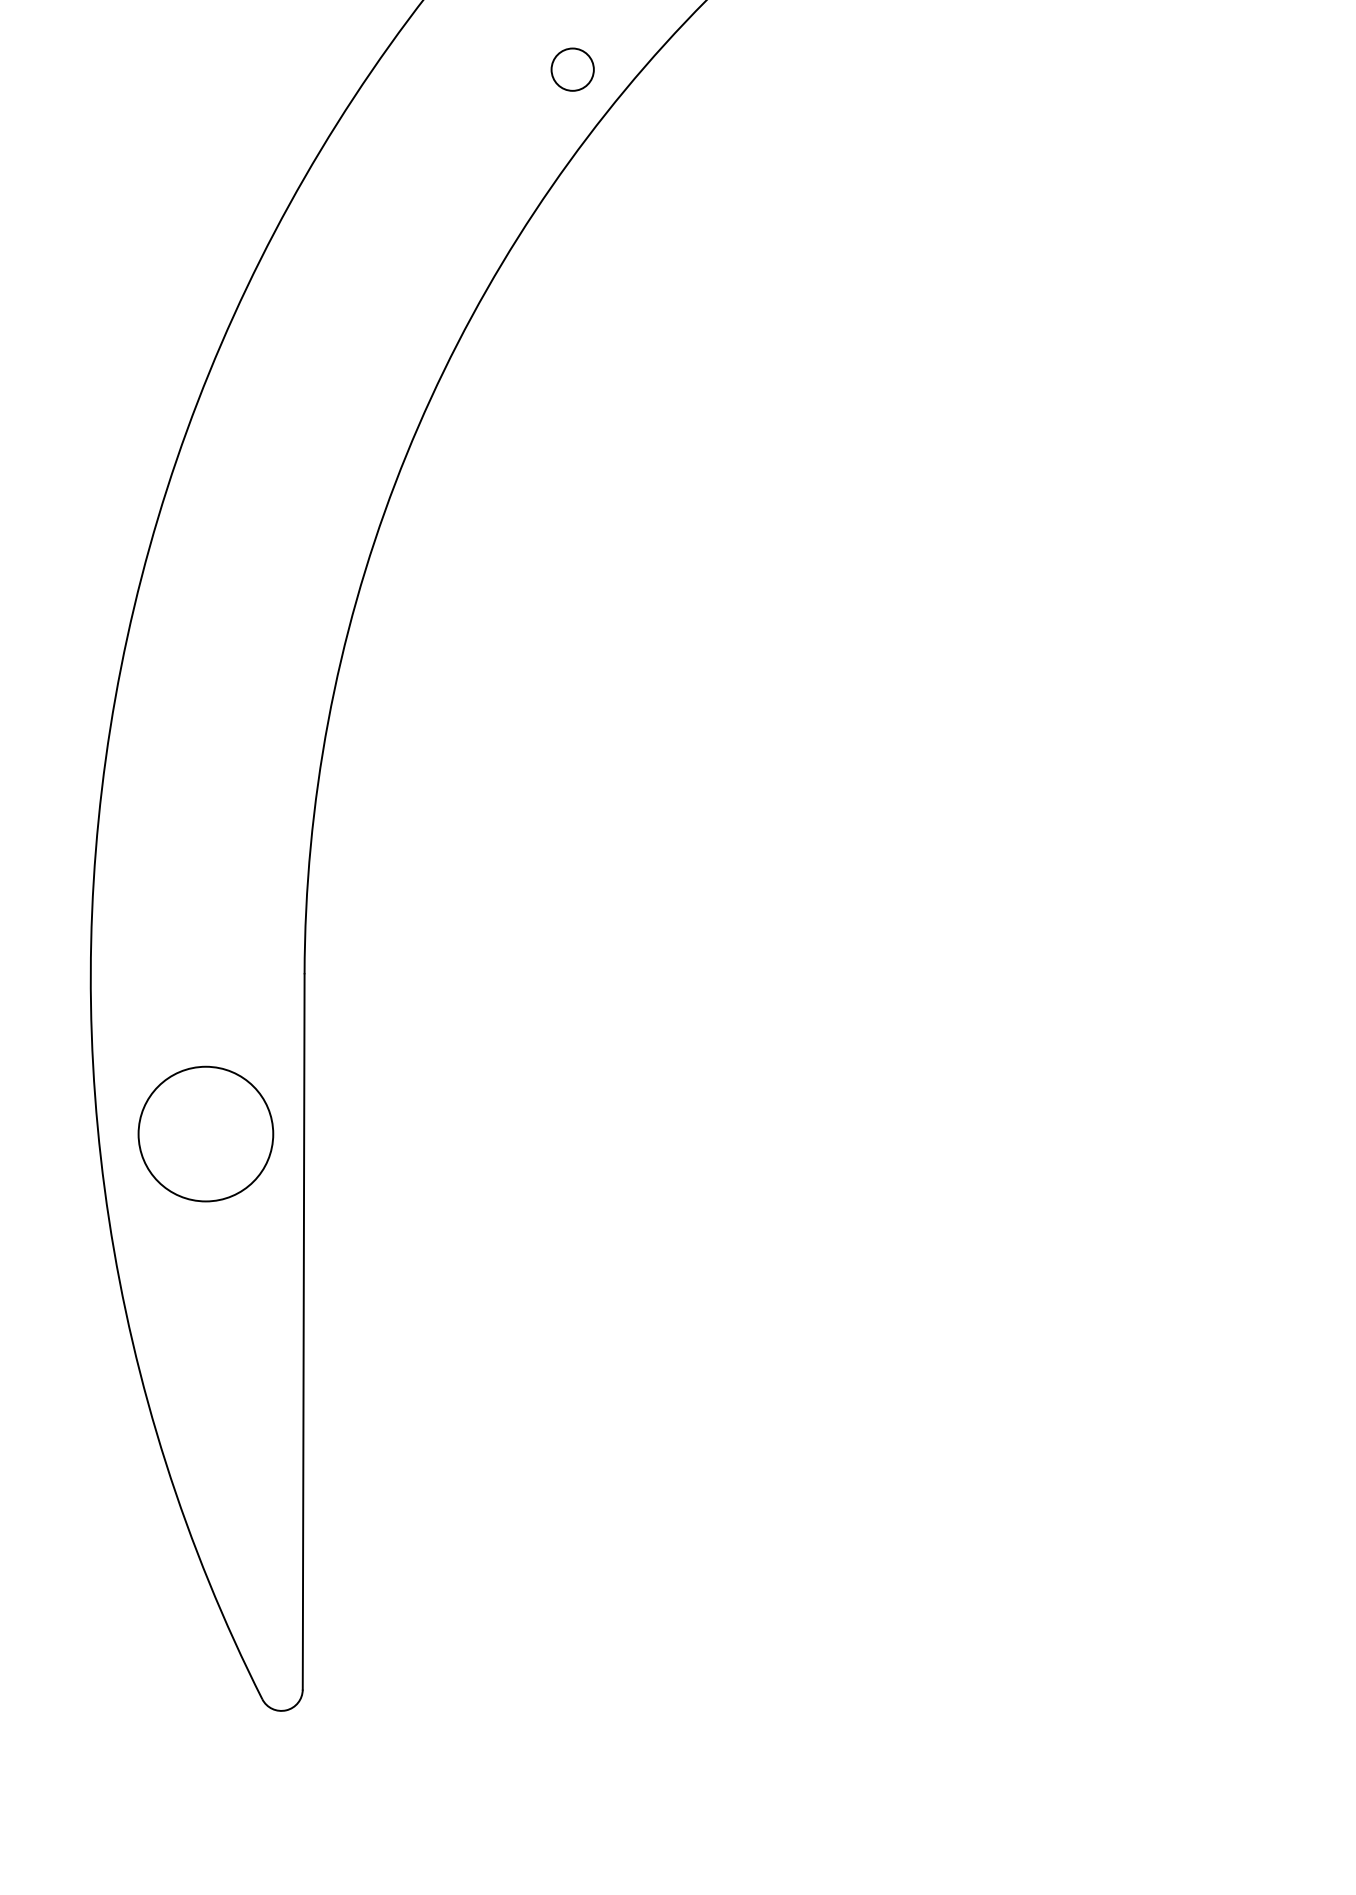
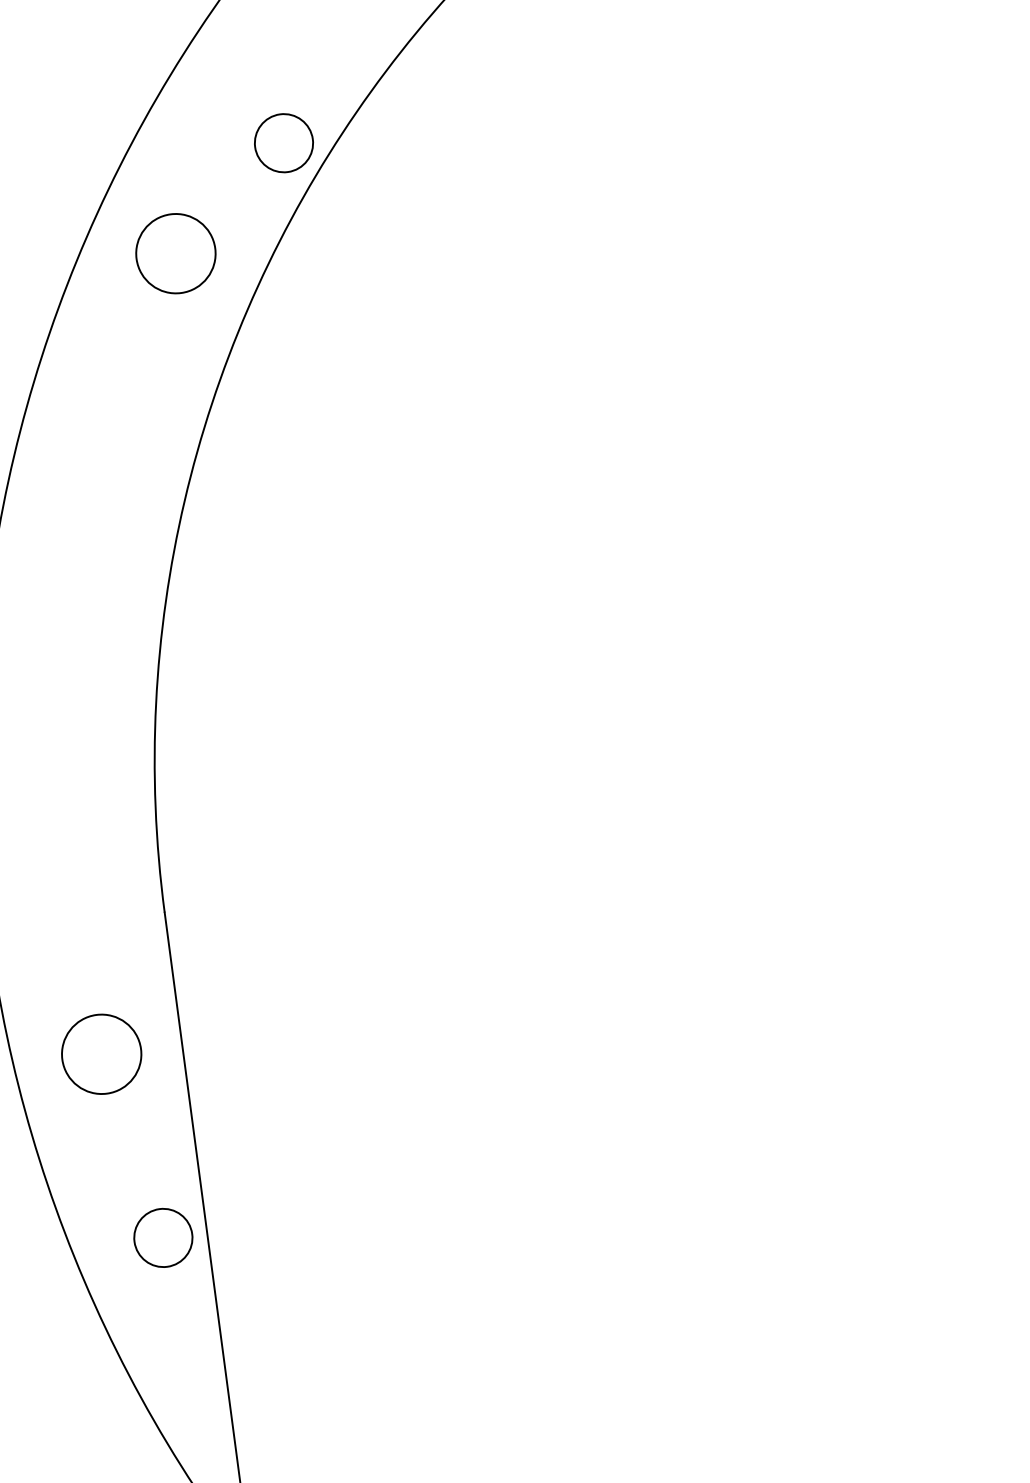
circle: (572, 69) -> (283, 143), size x1.67
circle: (424, 184) -> (175, 253), added
circle: (205, 1134) -> (101, 1054), size x0.71
circle: (250, 1364) -> (163, 1237), added

